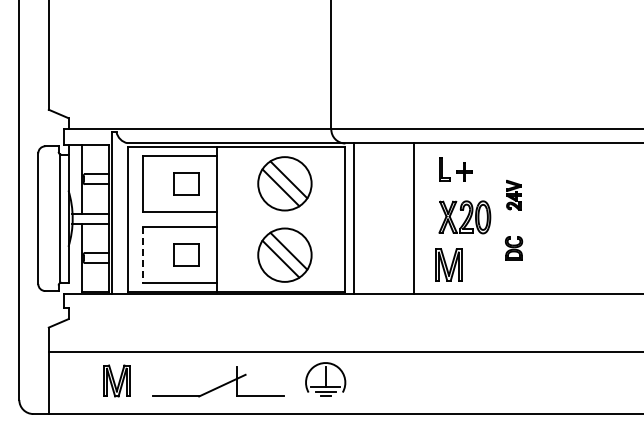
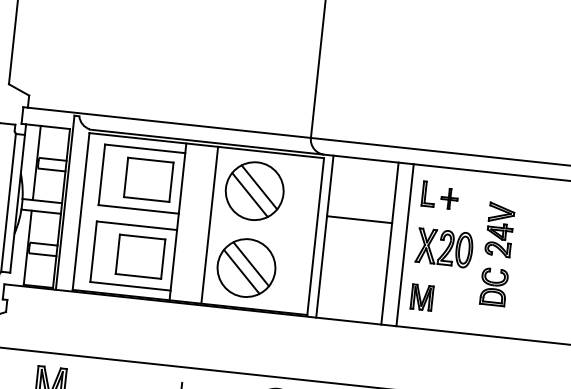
part: (186, 183) -> (148, 179), size x1.67
part: (513, 195) -> (499, 230), size x1.67
line: (383, 199) -> (359, 219), added
line: (428, 218) -> (405, 245), added
line: (246, 219) -> (209, 225), added
part: (513, 248) -> (493, 287), size x1.43
part: (186, 254) -> (140, 255), size x1.67
line: (142, 255) -> (93, 251), dashed -> solid
part: (449, 264) -> (422, 297), size x0.71

